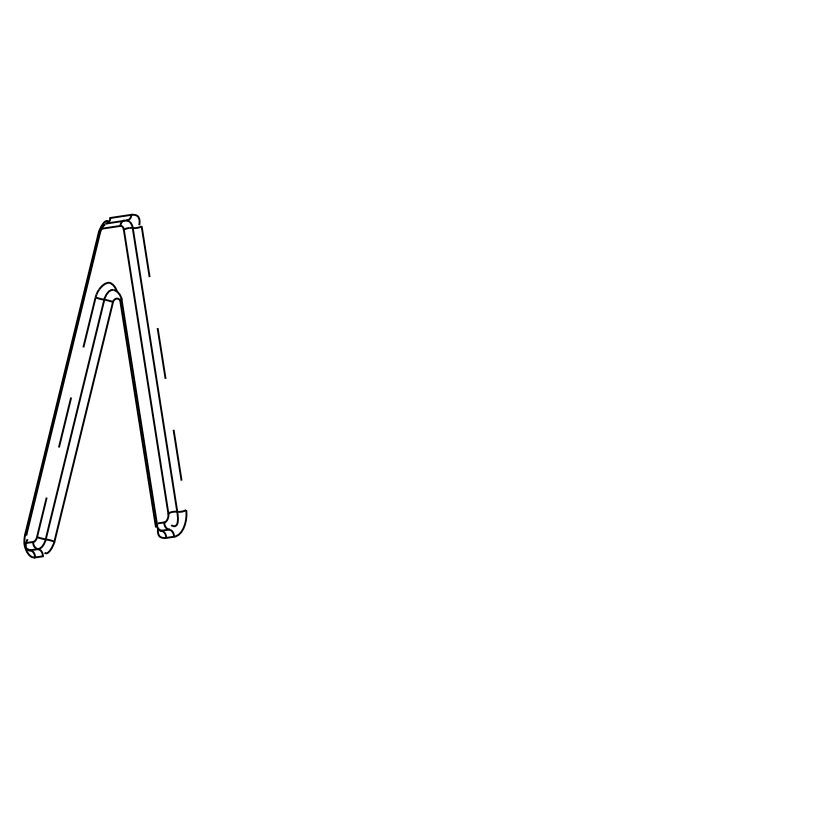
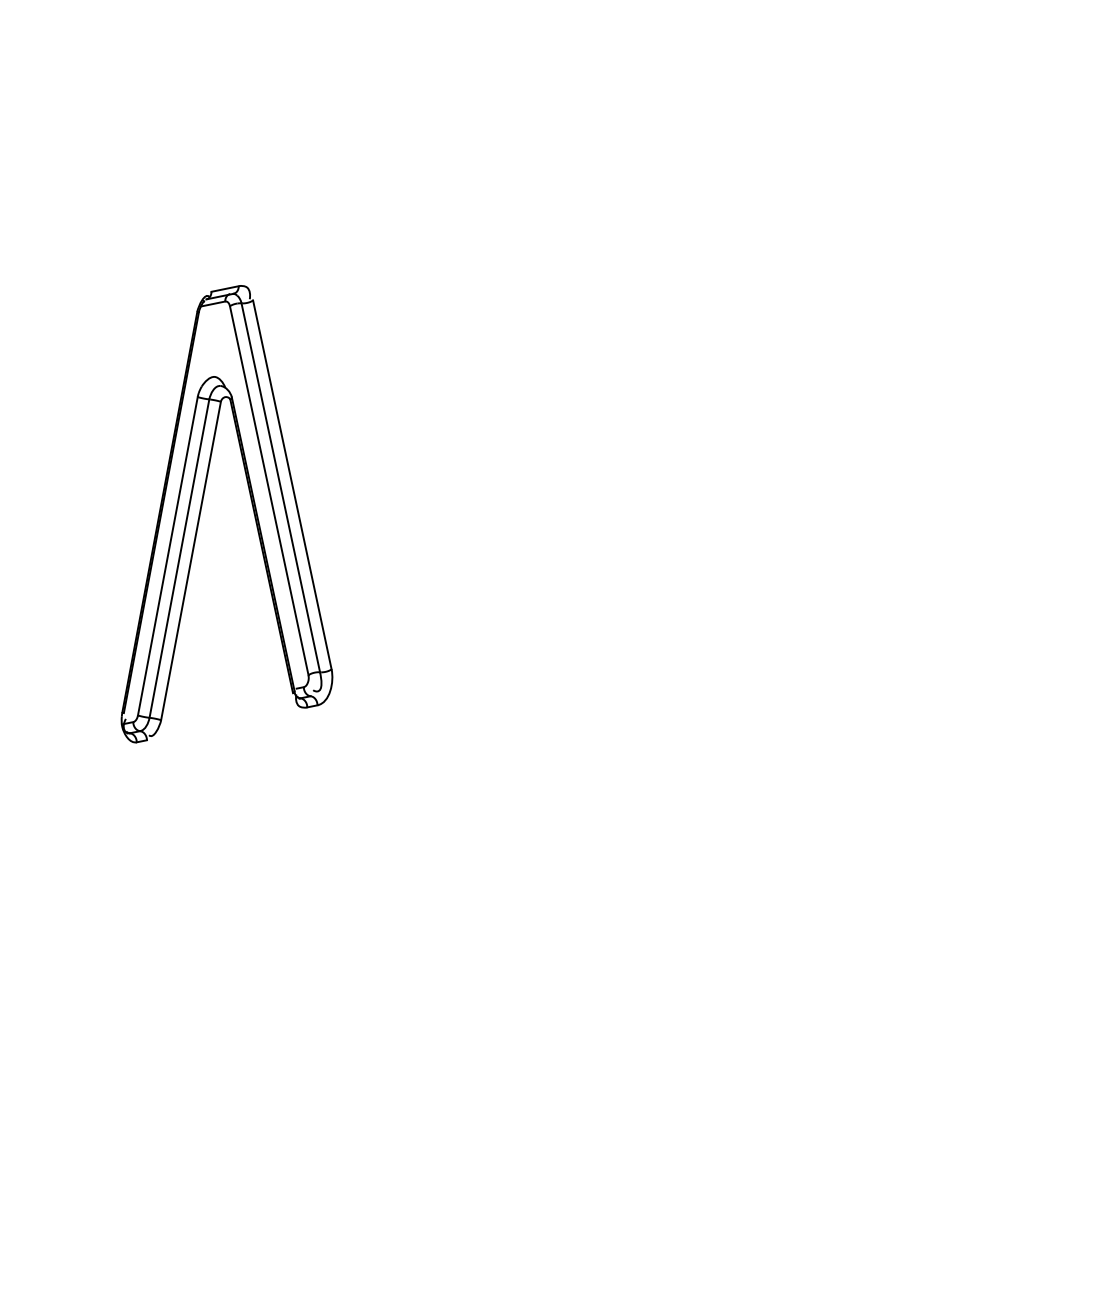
line: (164, 367) -> (292, 484), dashed -> solid
line: (66, 417) -> (167, 556), dashed -> solid

